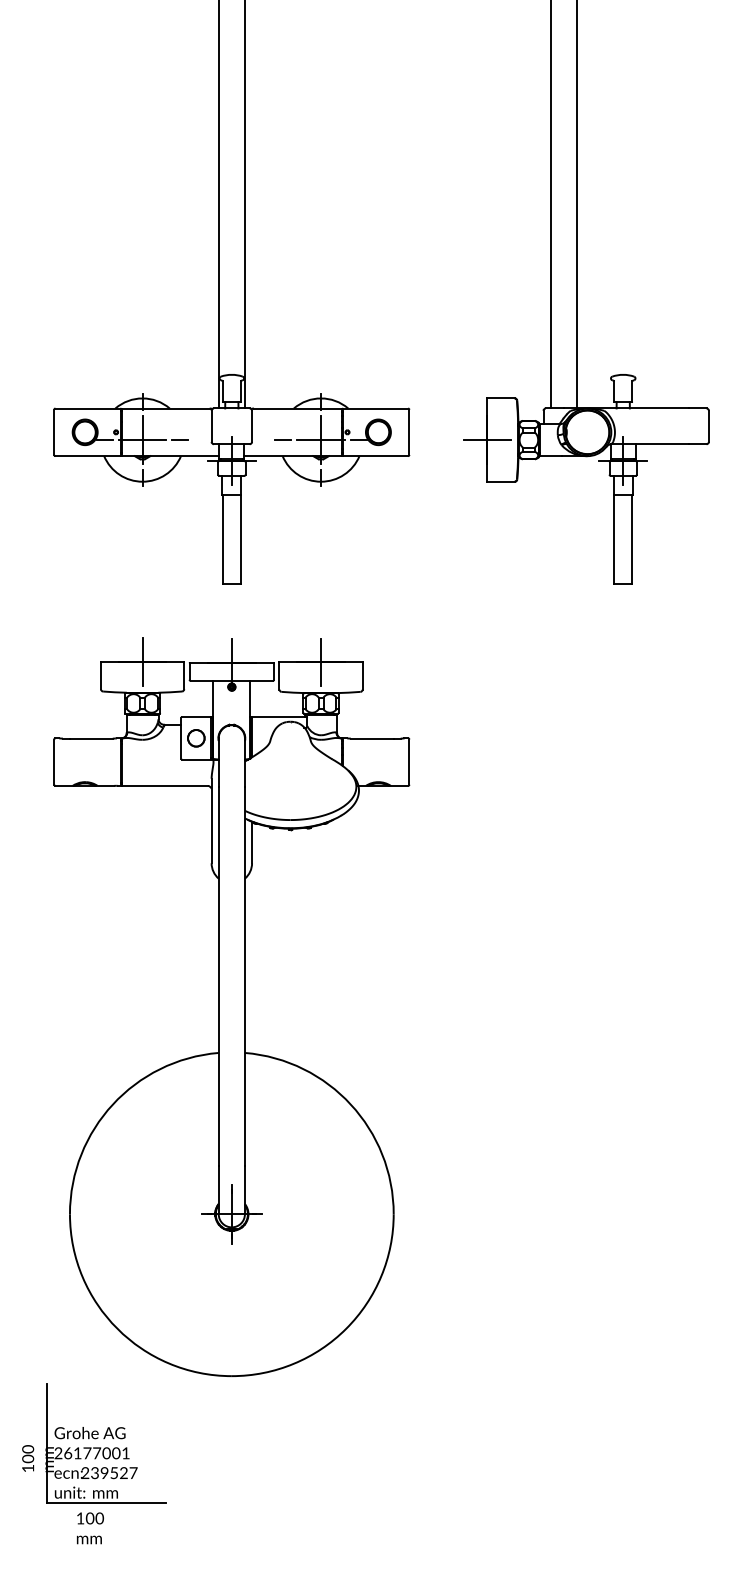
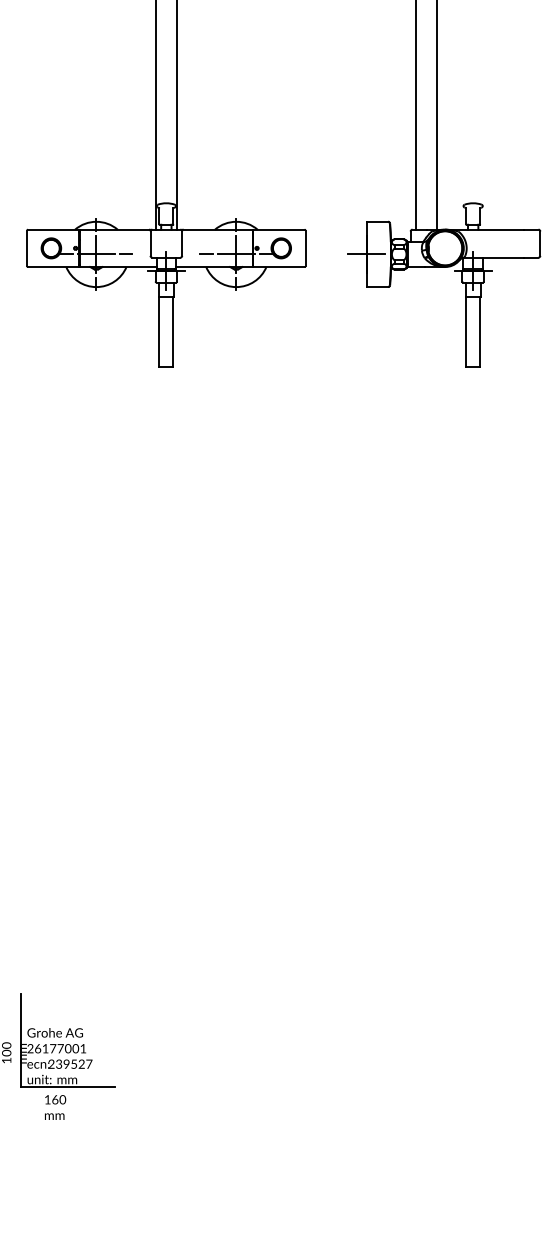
part: (231, 1006) -> (166, 698), removed
text: (89, 1517) -> (54, 1099), 100 -> 160

